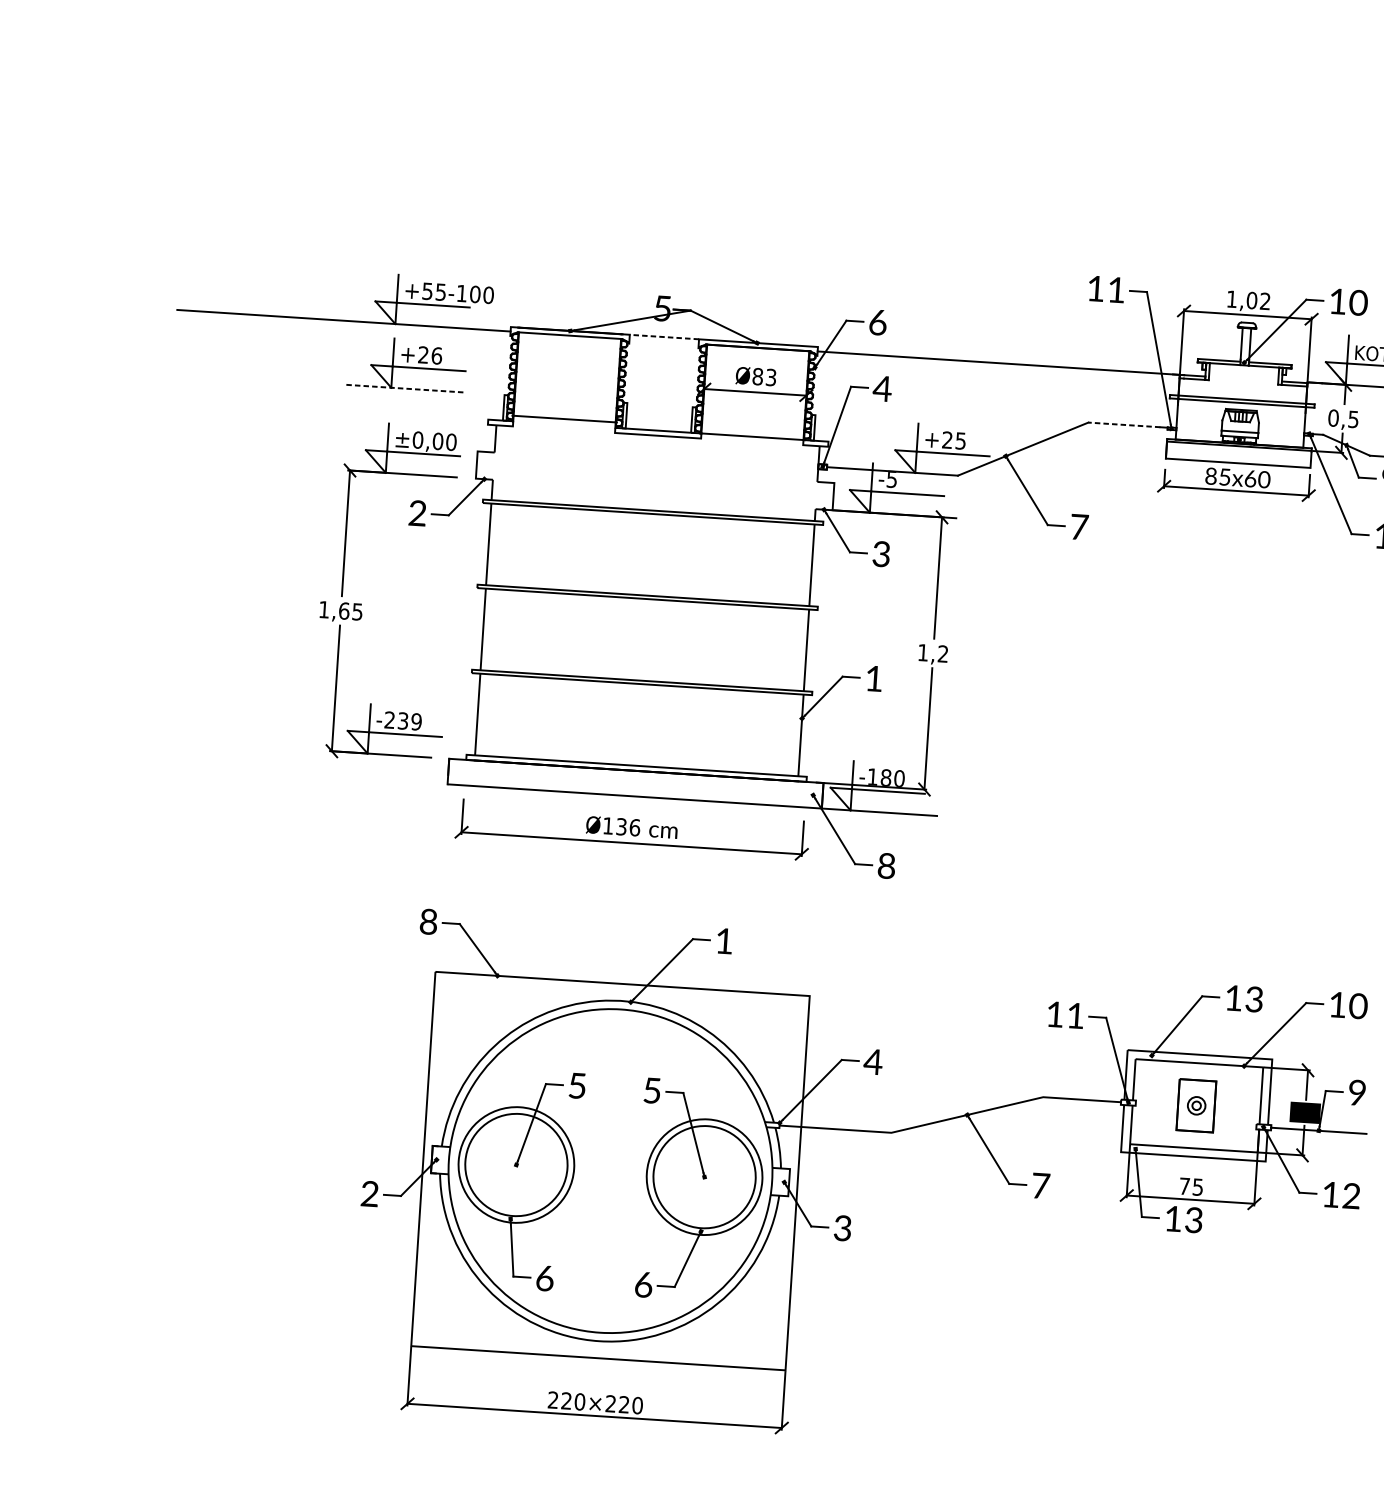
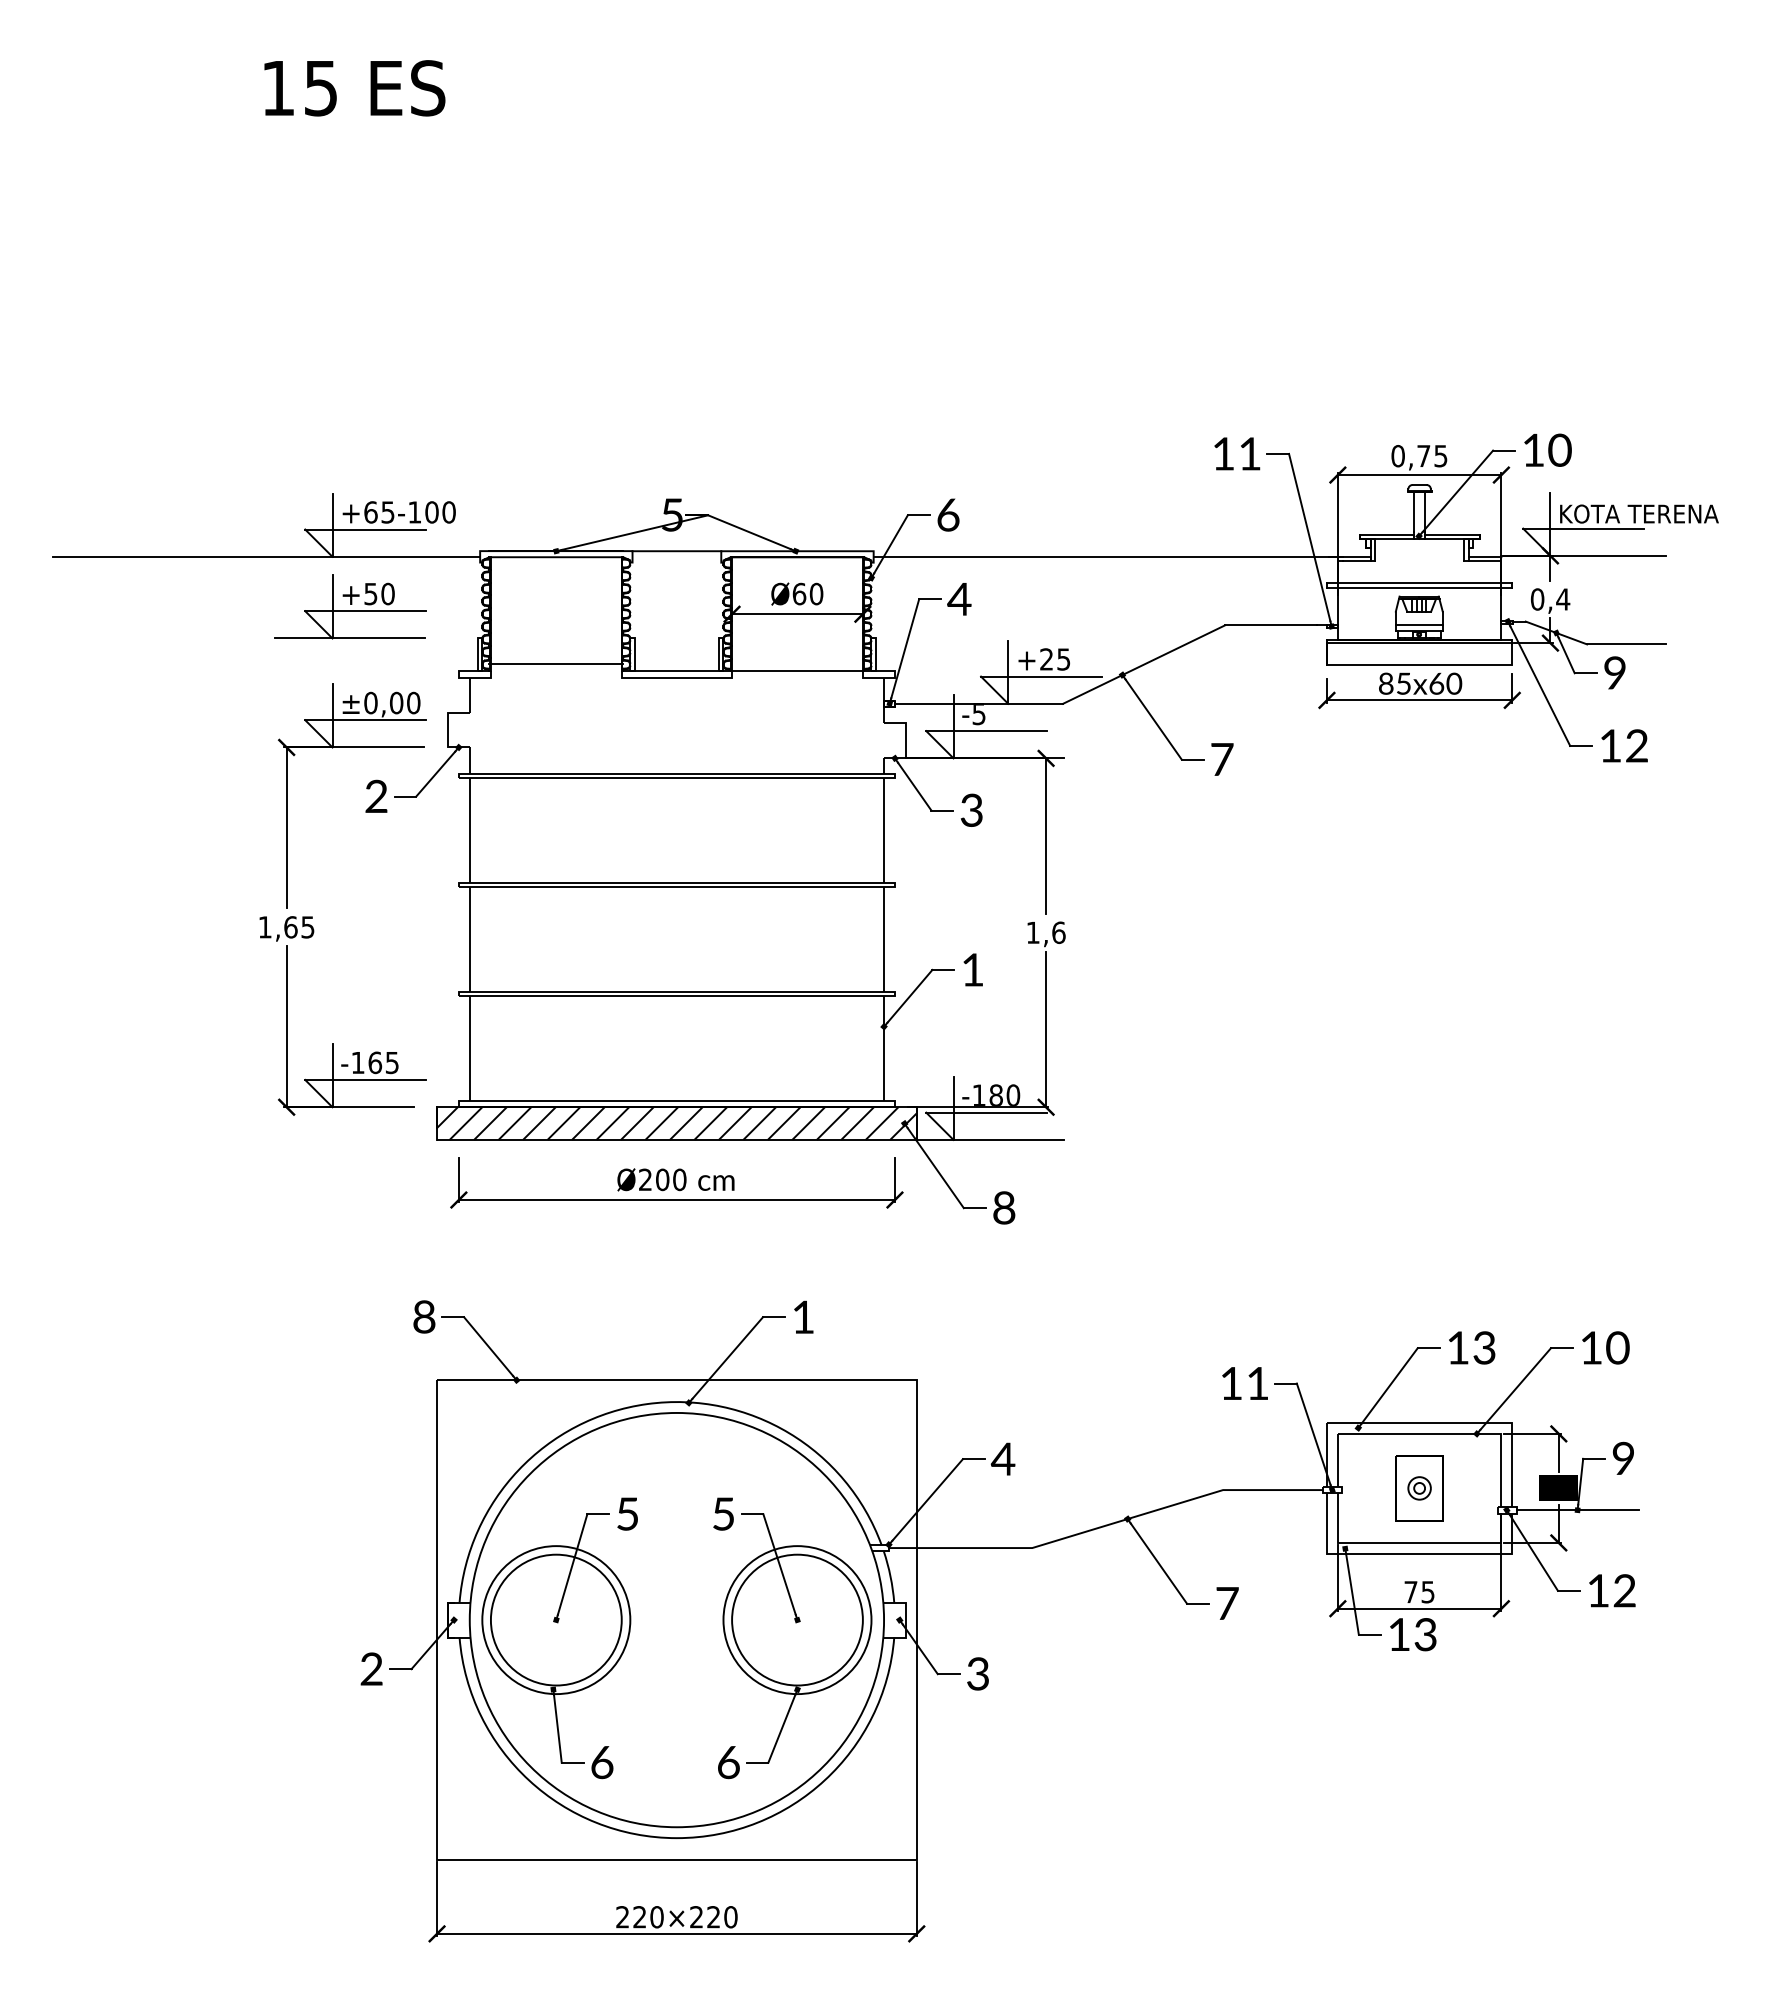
text: (427, 291) -> (370, 512), +55-100 -> +65-100
text: (1248, 300) -> (1419, 456), 1,02 -> 0,75
line: (664, 337) -> (676, 551), dashed -> solid
text: (430, 355) -> (379, 593), +26 -> +50
text: (764, 376) -> (807, 593), Ø83 -> Ø60
line: (404, 388) -> (349, 638), dashed -> solid
text: (1353, 419) -> (1563, 599), 0,5 -> 0,4
line: (1123, 424) -> (1270, 625), dashed -> solid
text: (942, 653) -> (1058, 932), 1,2 -> 1,6
text: (402, 720) -> (374, 1062), -239 -> -165
hatch: (635, 783) -> (676, 1123), added
text: (621, 826) -> (662, 1179), Ø136 -> Ø200

